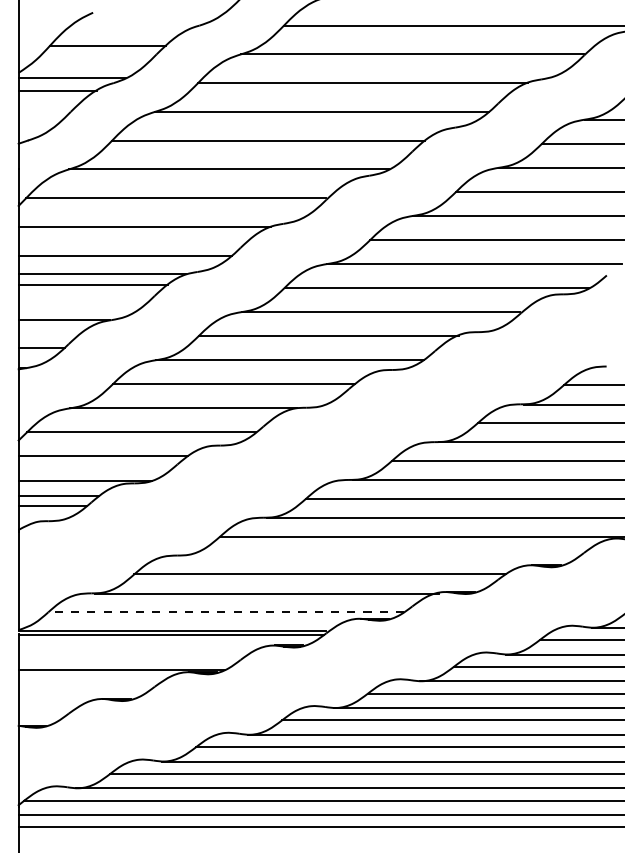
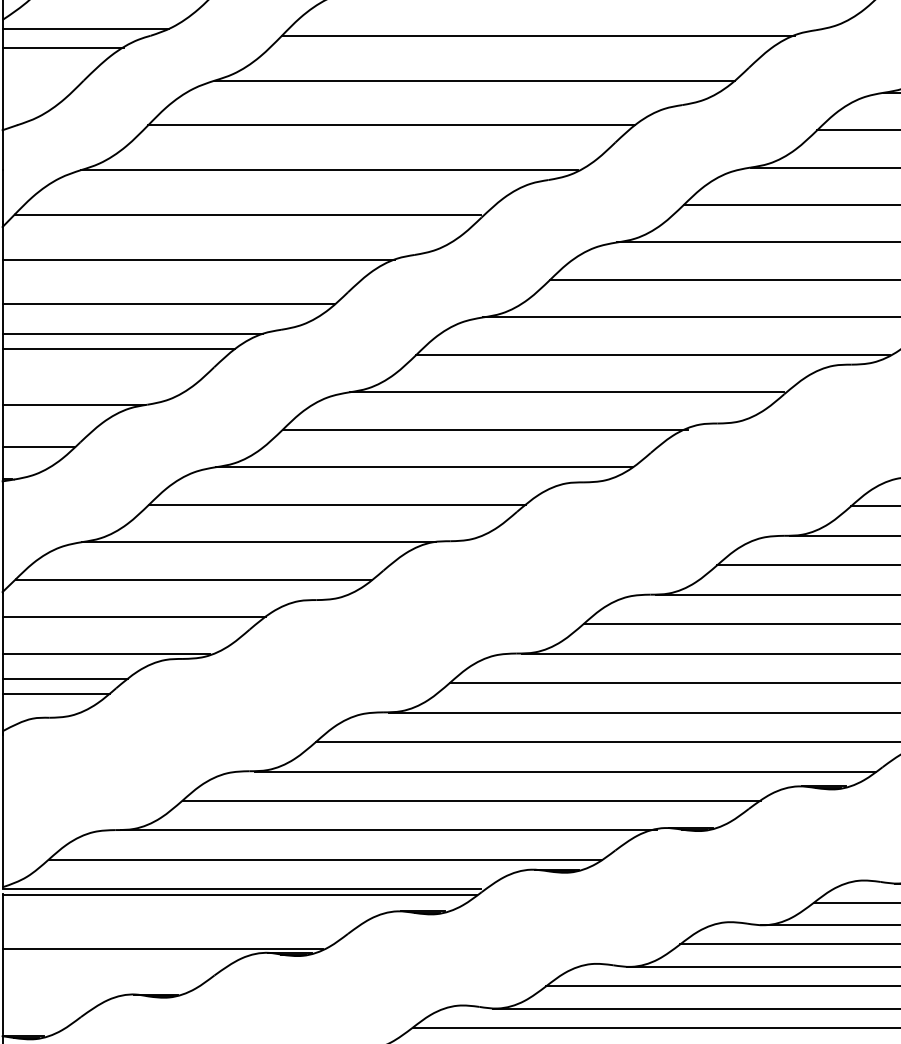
line: (380, 555) -> (565, 771), added
line: (226, 612) -> (326, 859), dashed -> solid

